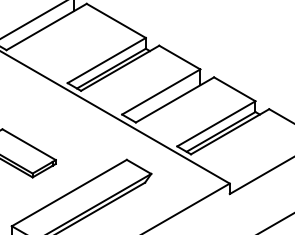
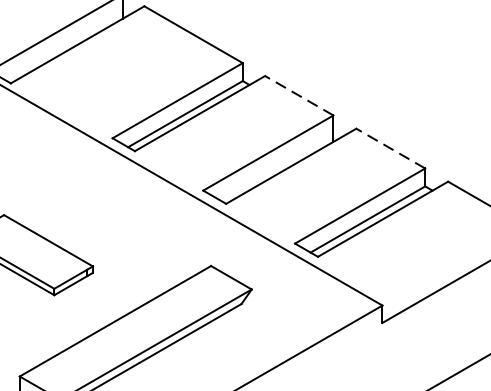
line: (179, 57) -> (298, 95), solid -> dashed
line: (234, 89) -> (390, 148), solid -> dashed

